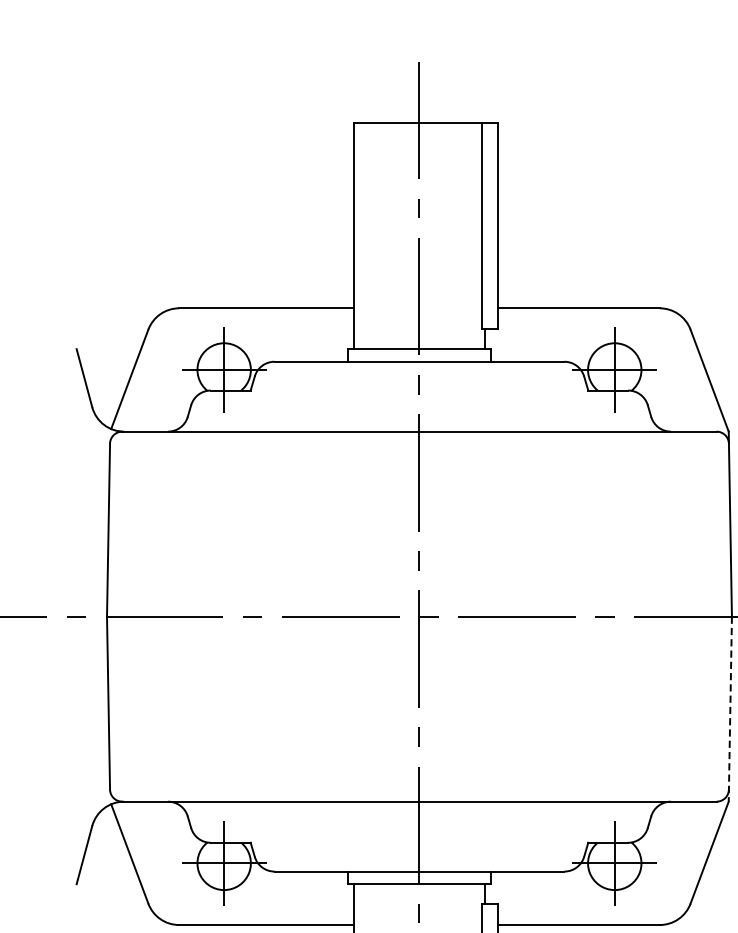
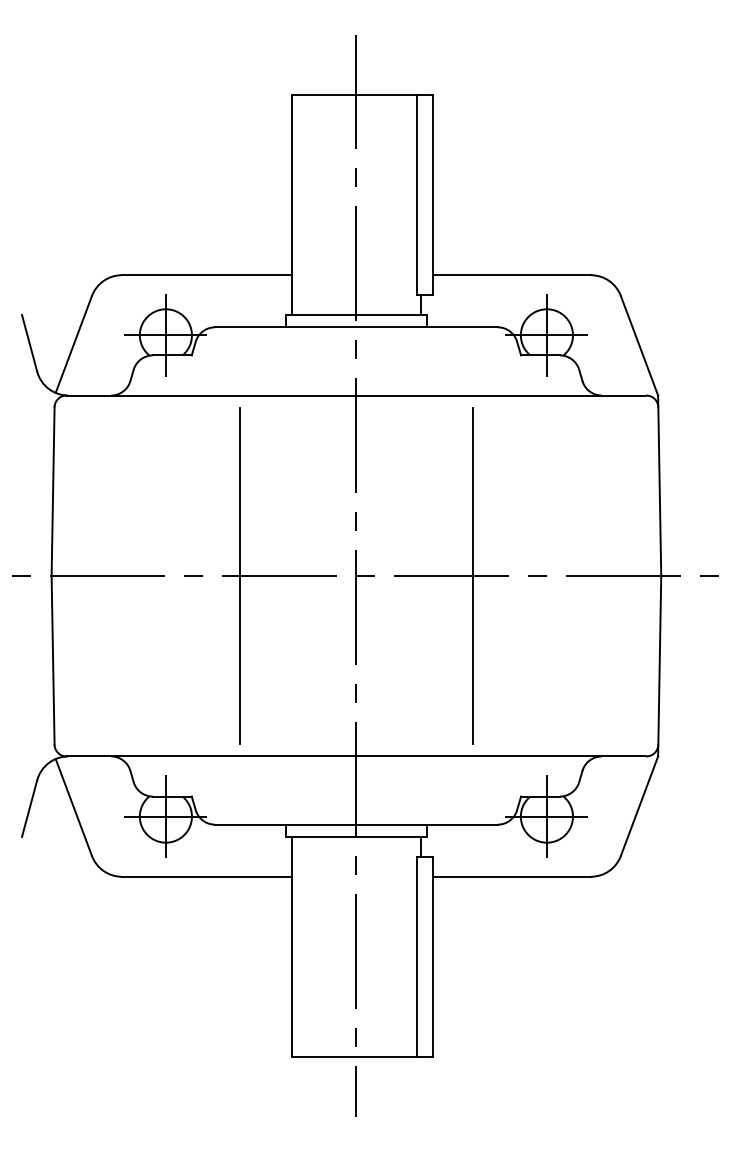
line: (300, 616) -> (240, 575), added
line: (538, 616) -> (472, 575), added
line: (730, 709) -> (659, 666), dashed -> solid

